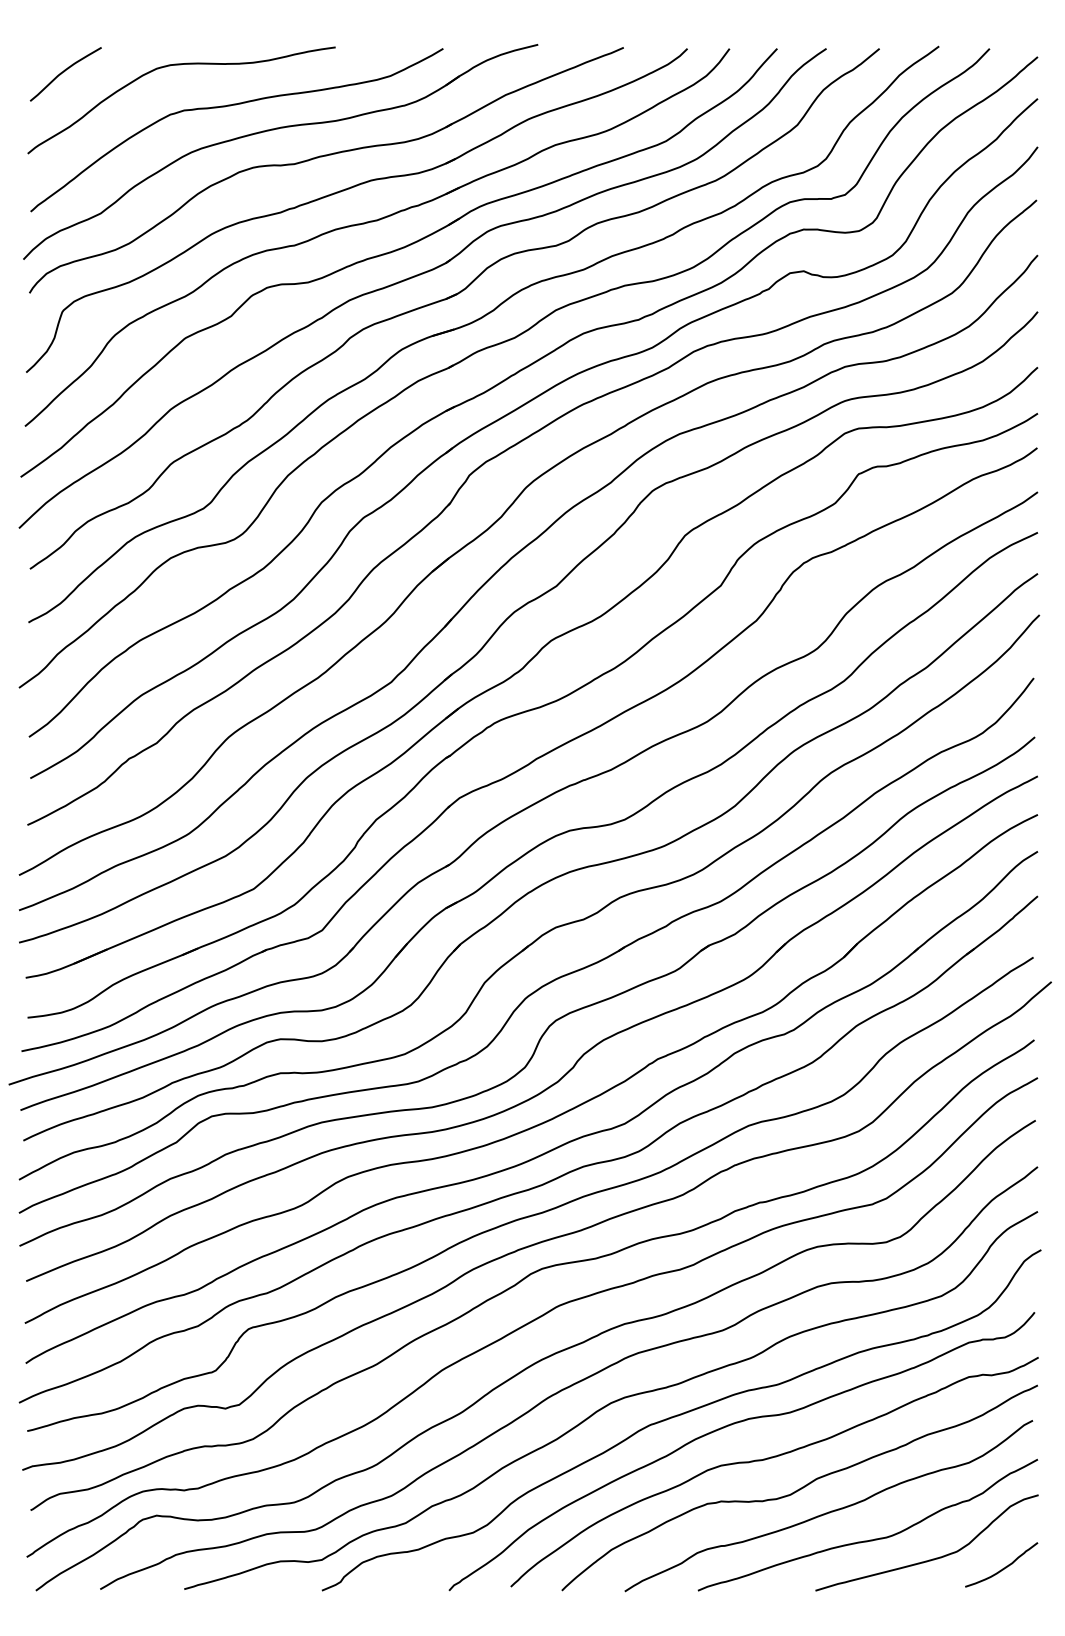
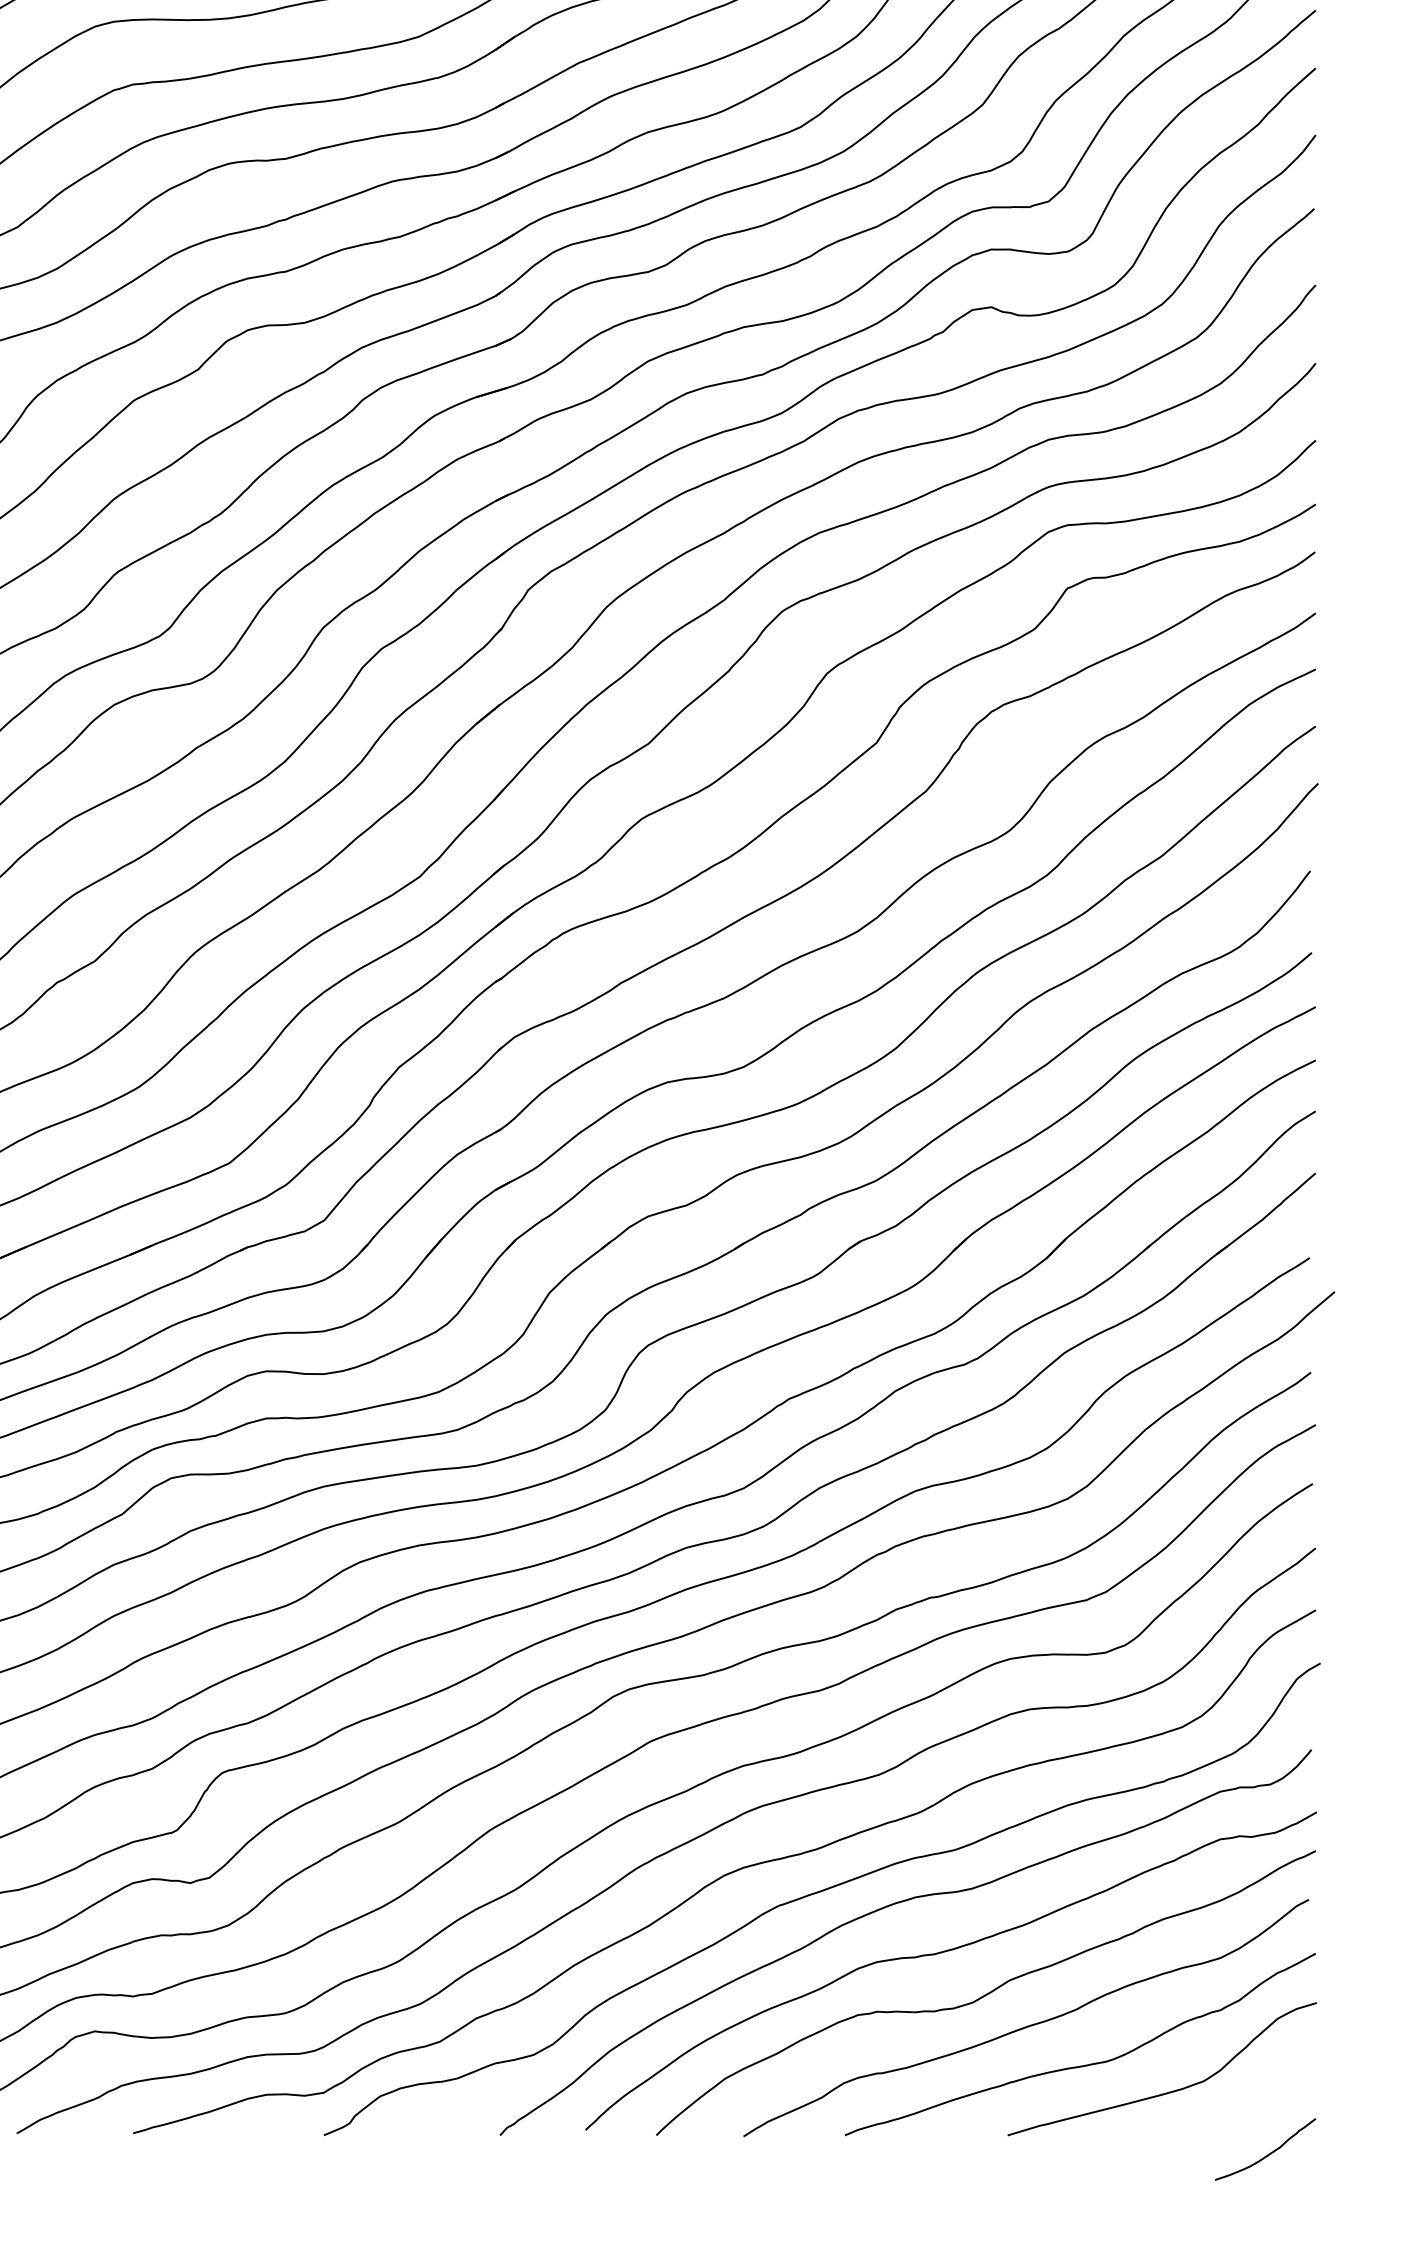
curve: (1003, 1567) -> (1268, 2153), moved

